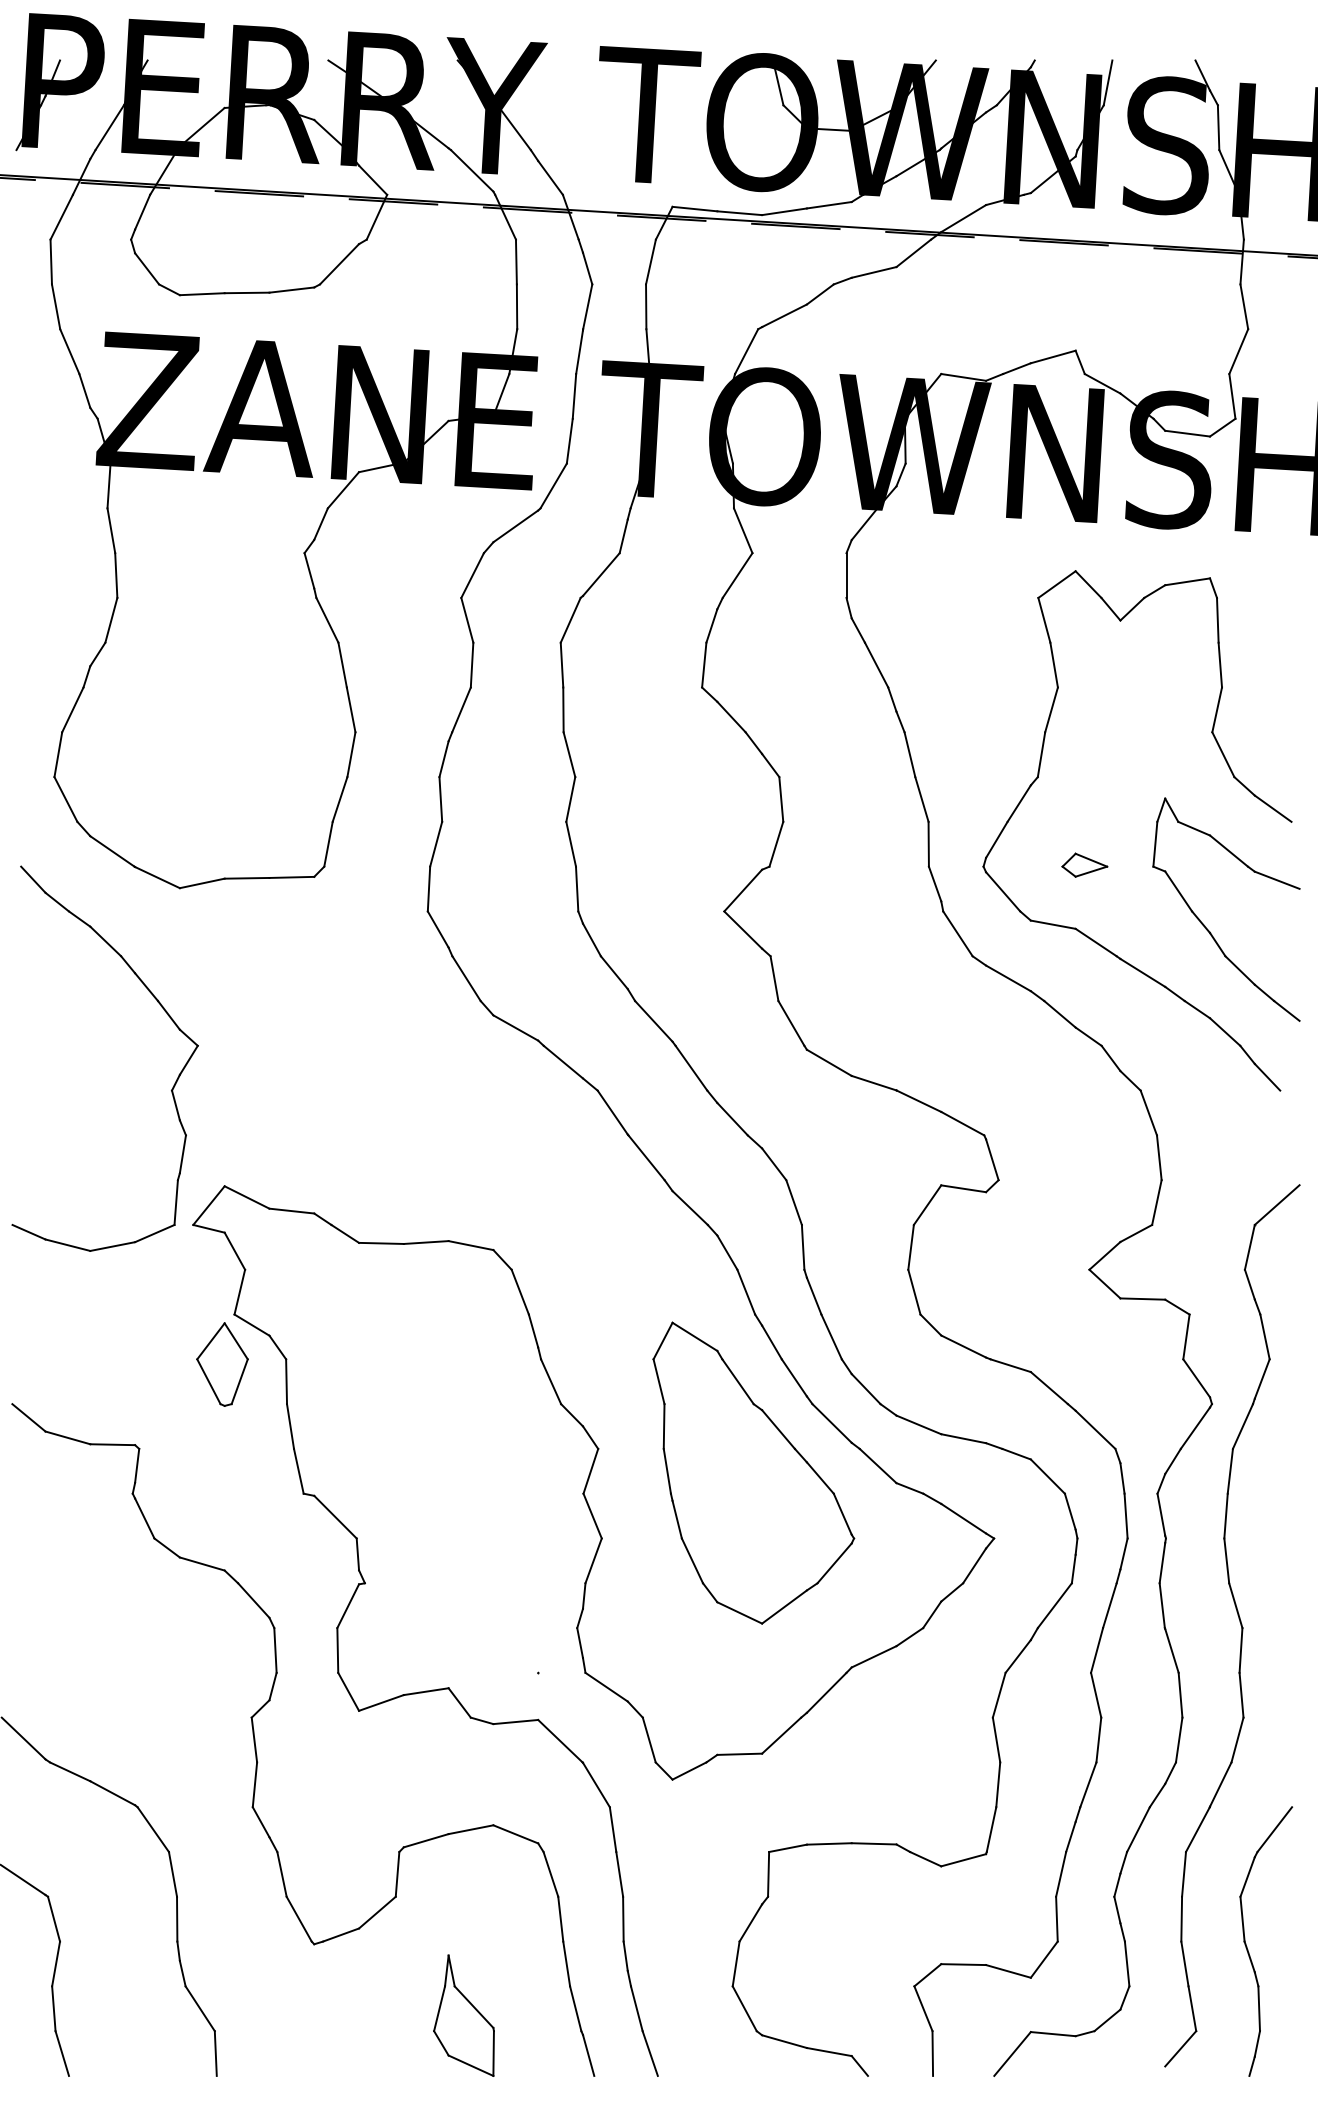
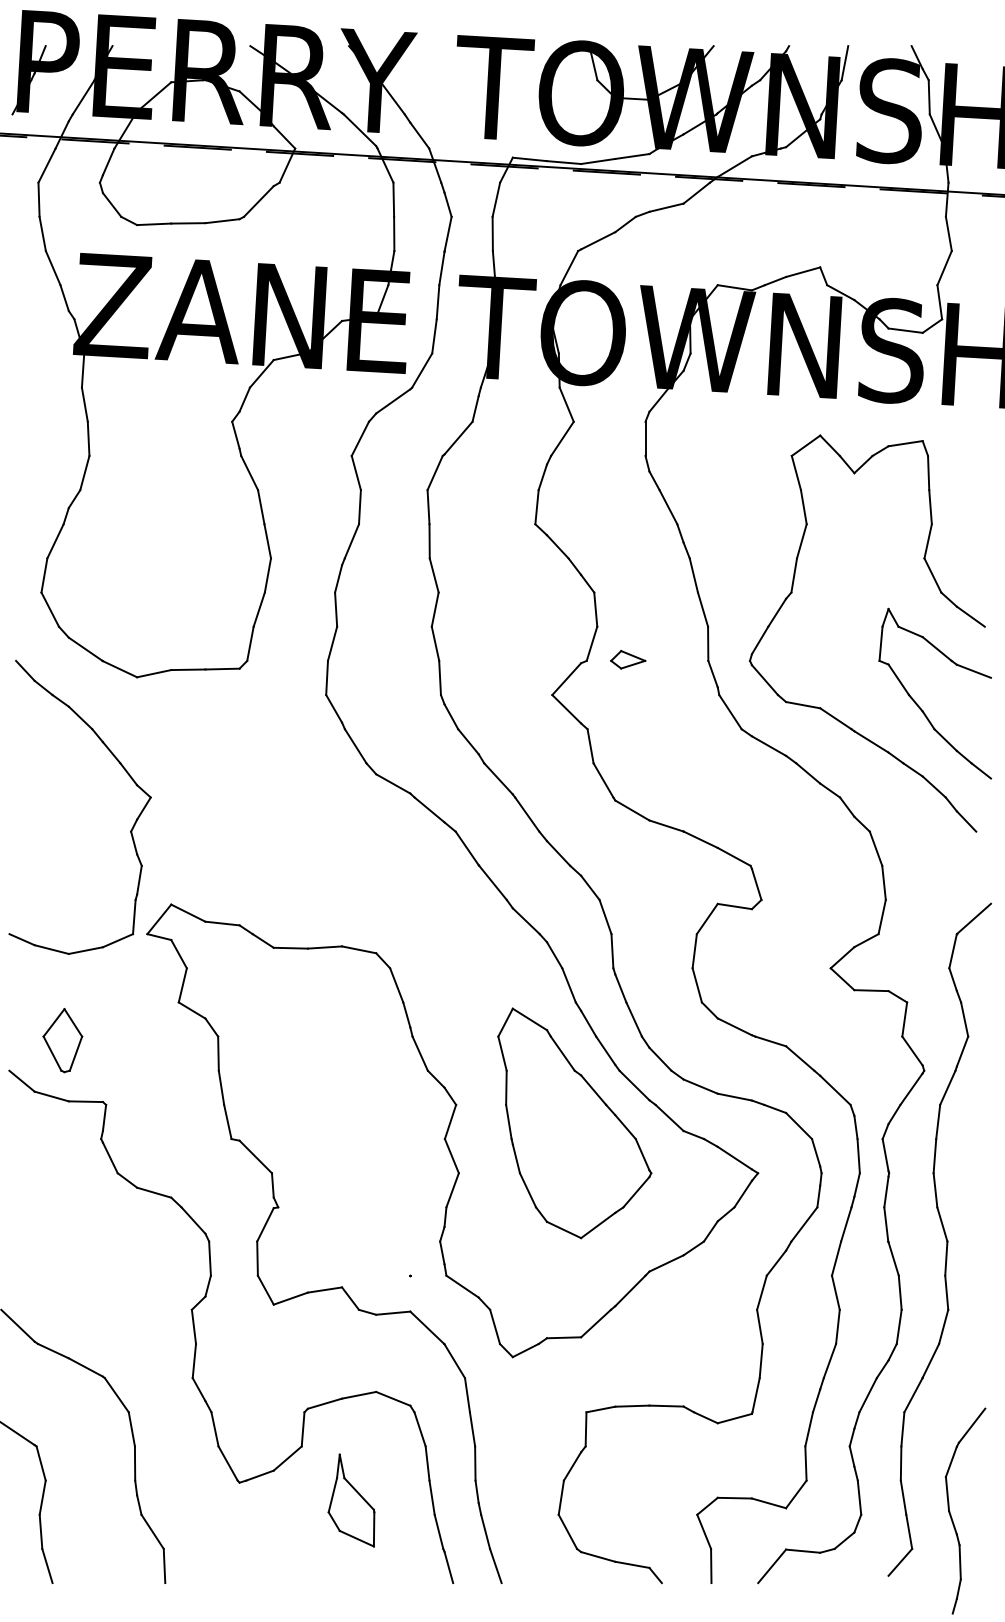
part: (1084, 864) -> (627, 659), moved
part: (222, 1364) -> (62, 1040), moved
part: (1247, 1946) -> (951, 1514), moved
part: (463, 2015) -> (351, 1500), moved

